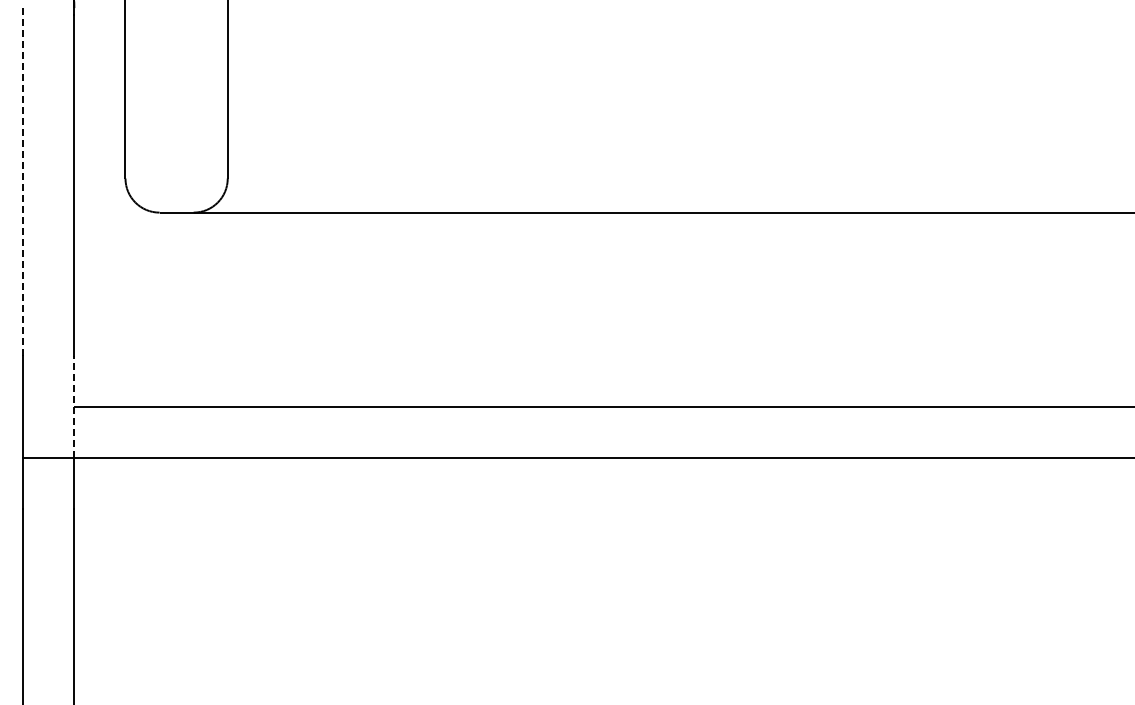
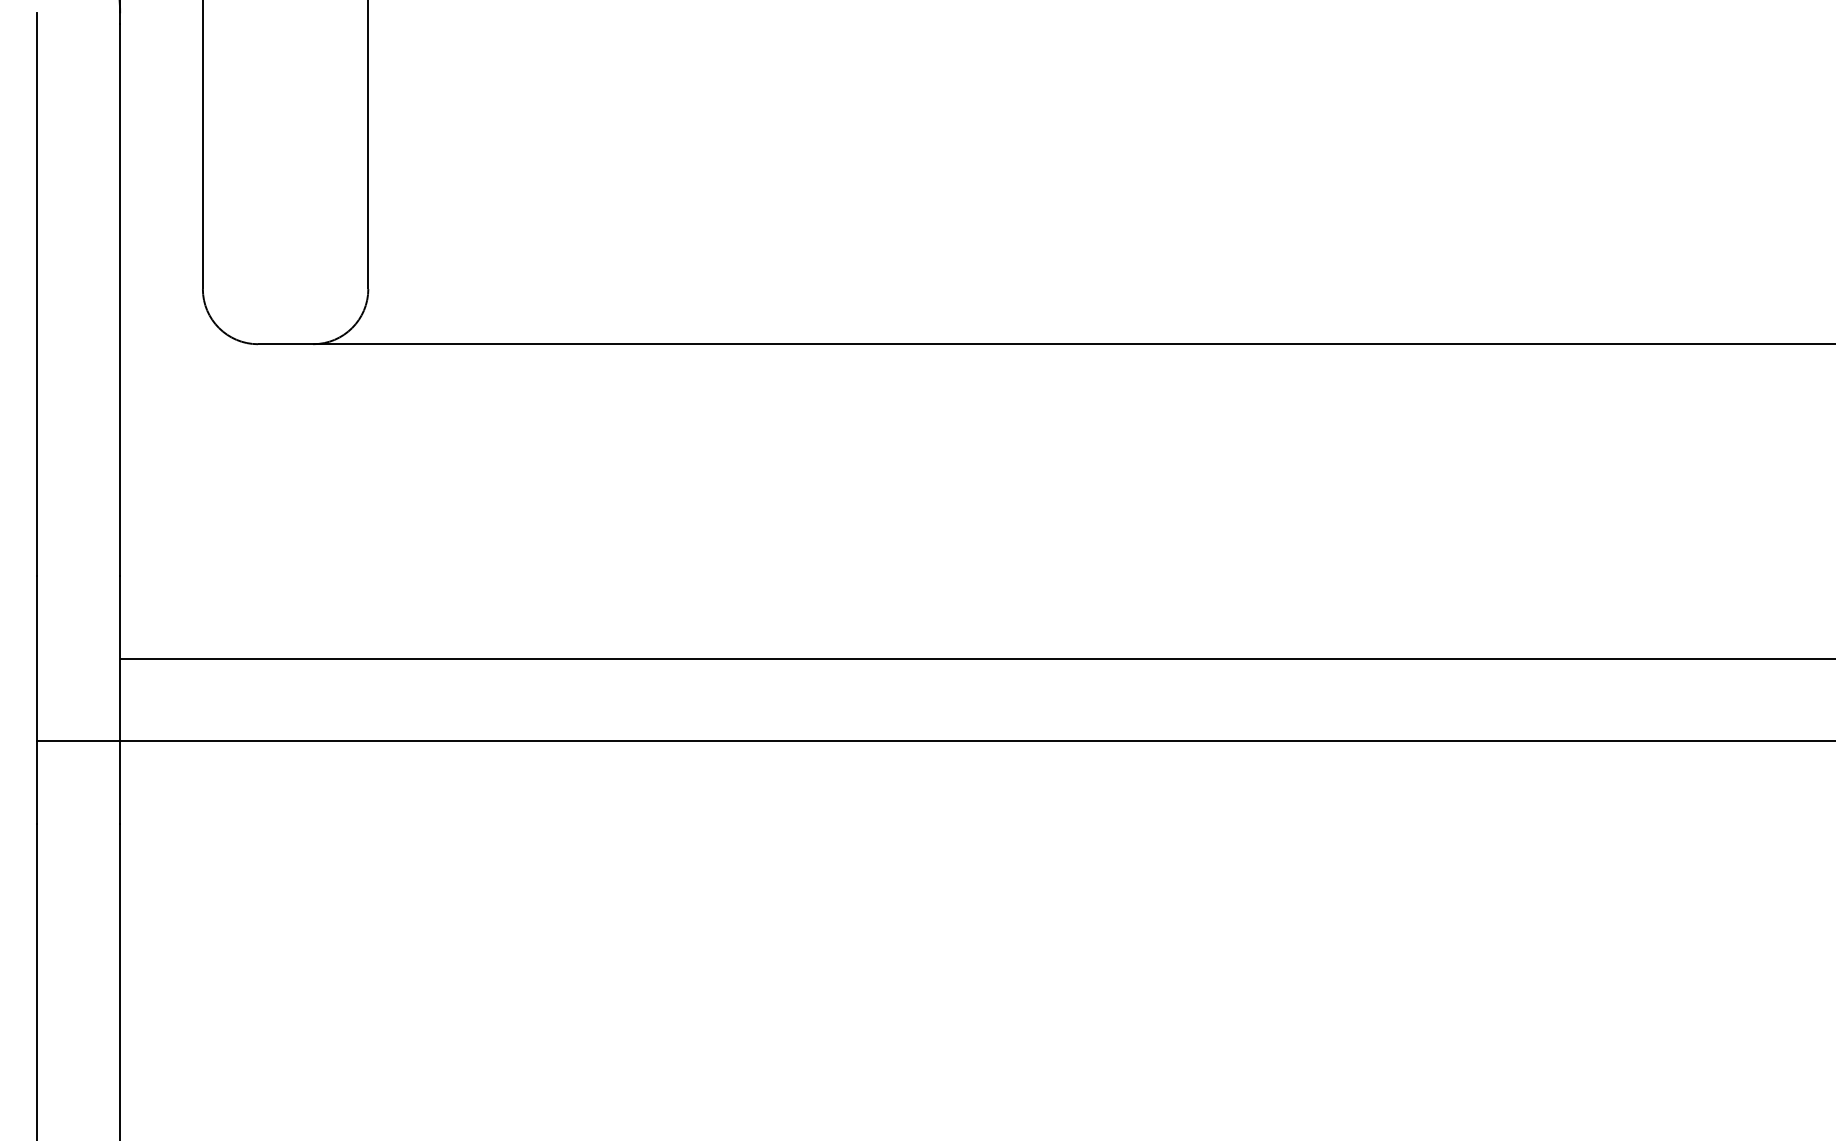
line: (23, 181) -> (37, 293), dashed -> solid
line: (74, 406) -> (120, 657), dashed -> solid

